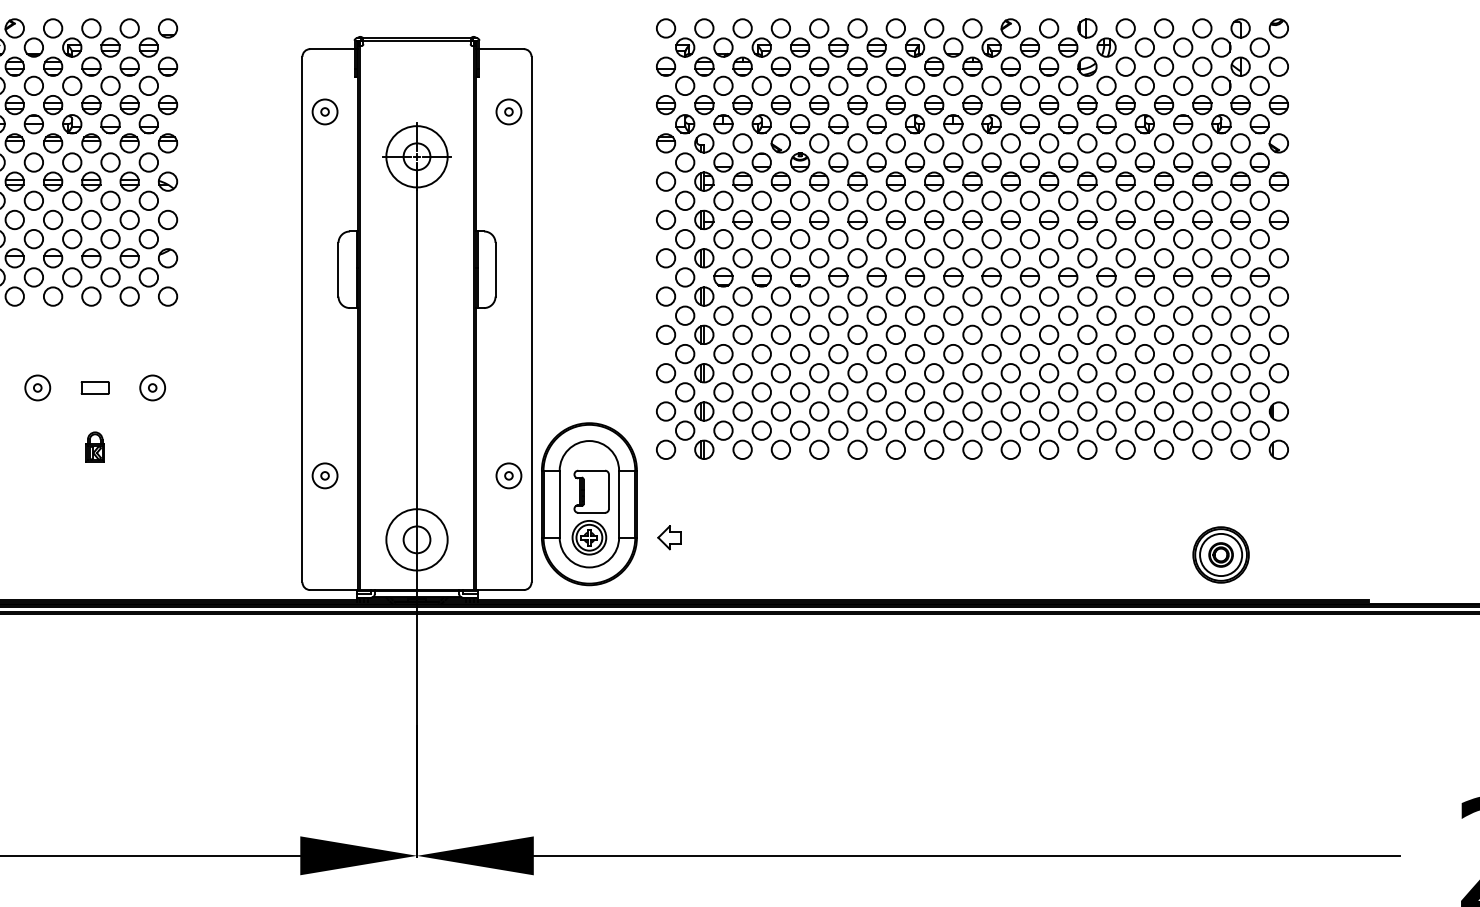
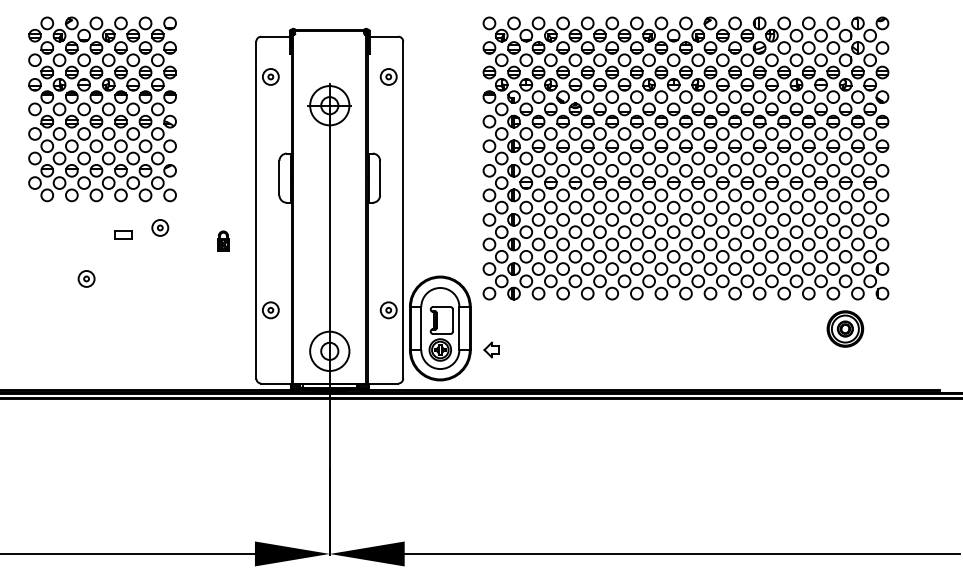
part: (37, 387) -> (86, 278), moved
part: (95, 387) -> (123, 234), moved
part: (153, 387) -> (160, 227), moved
part: (95, 446) -> (223, 240), moved
part: (1221, 554) -> (845, 328), moved

